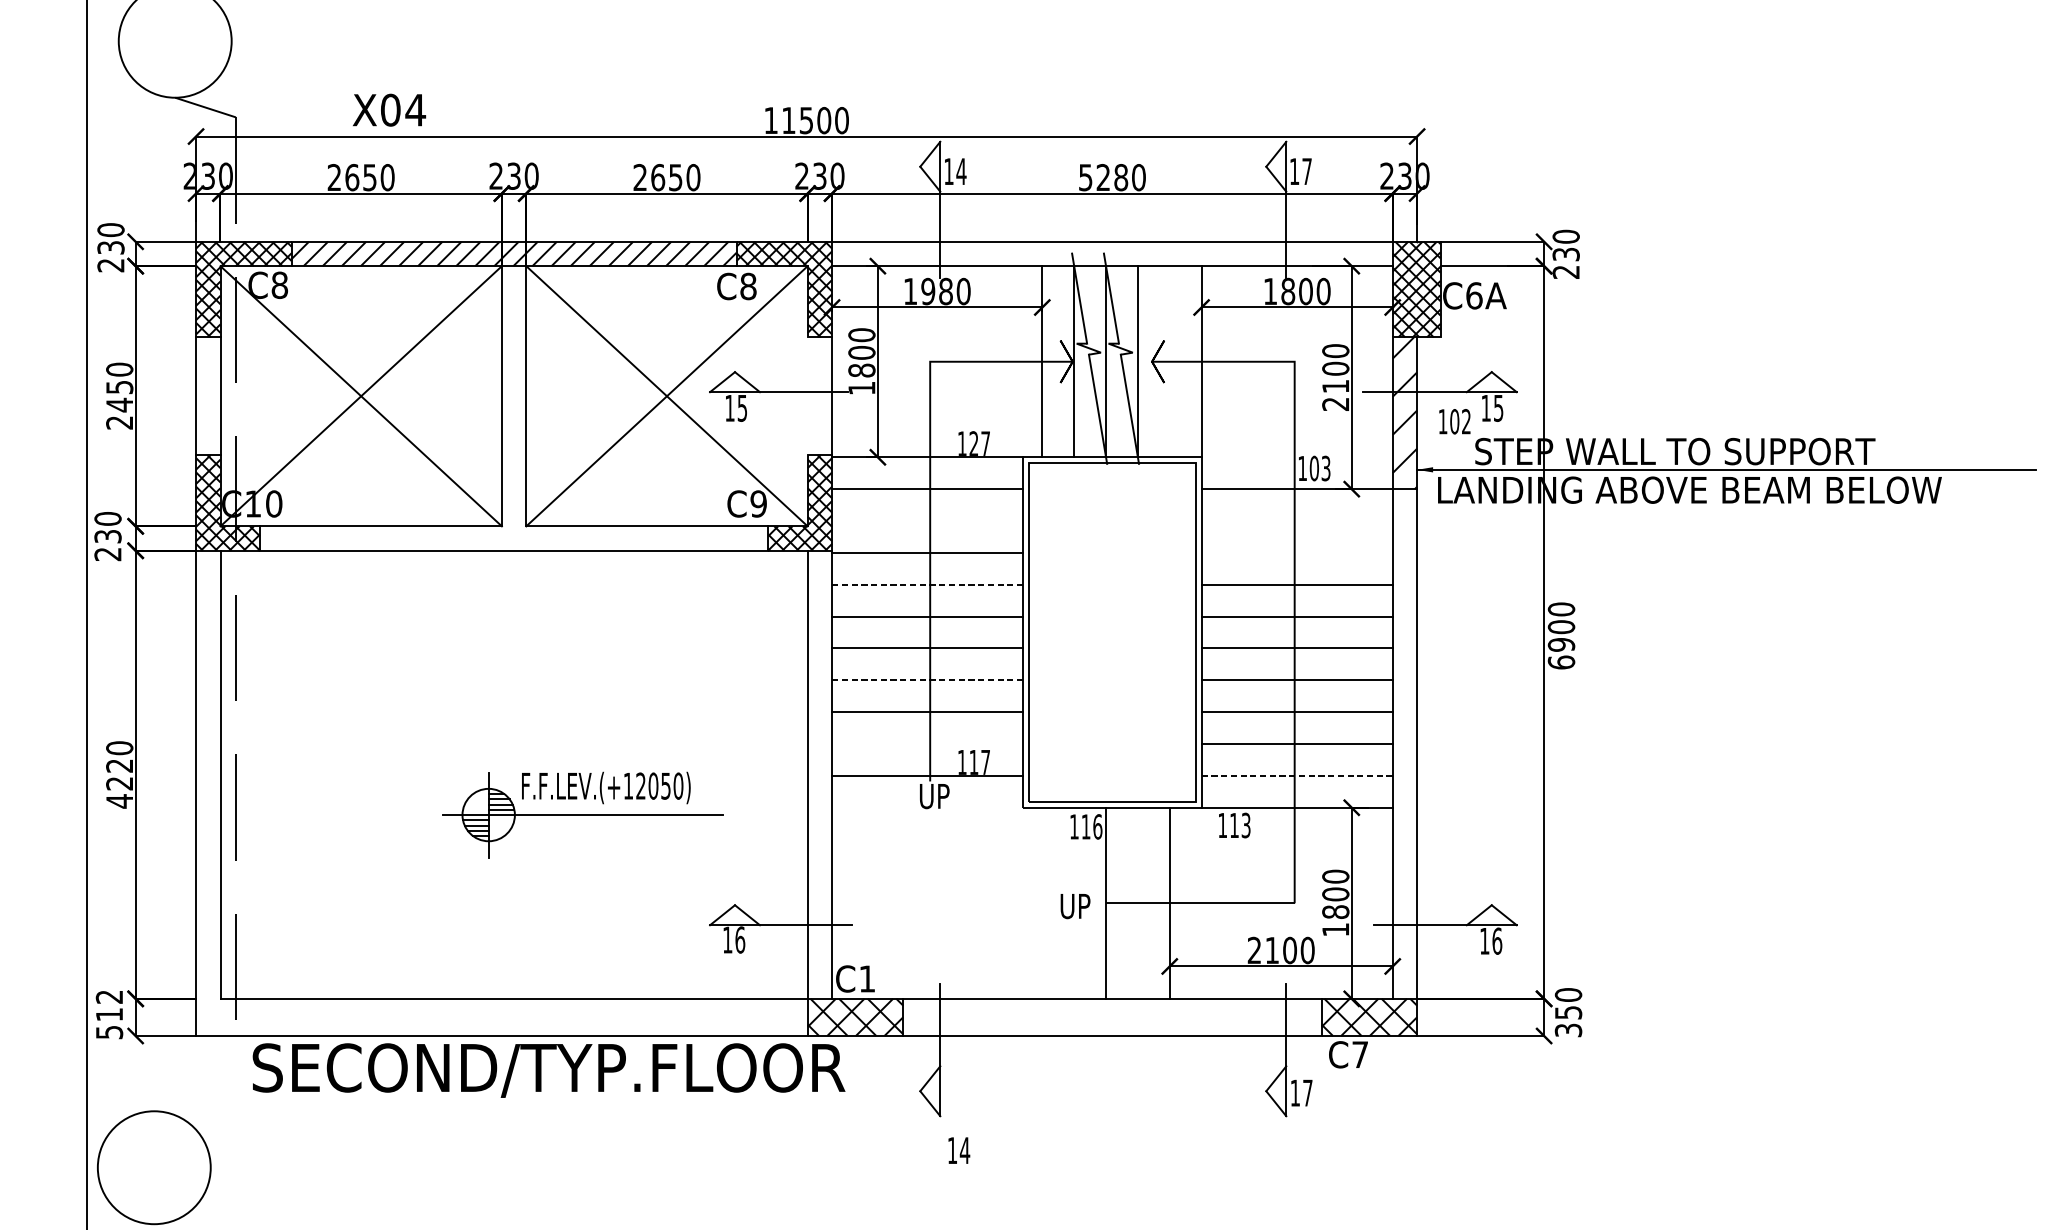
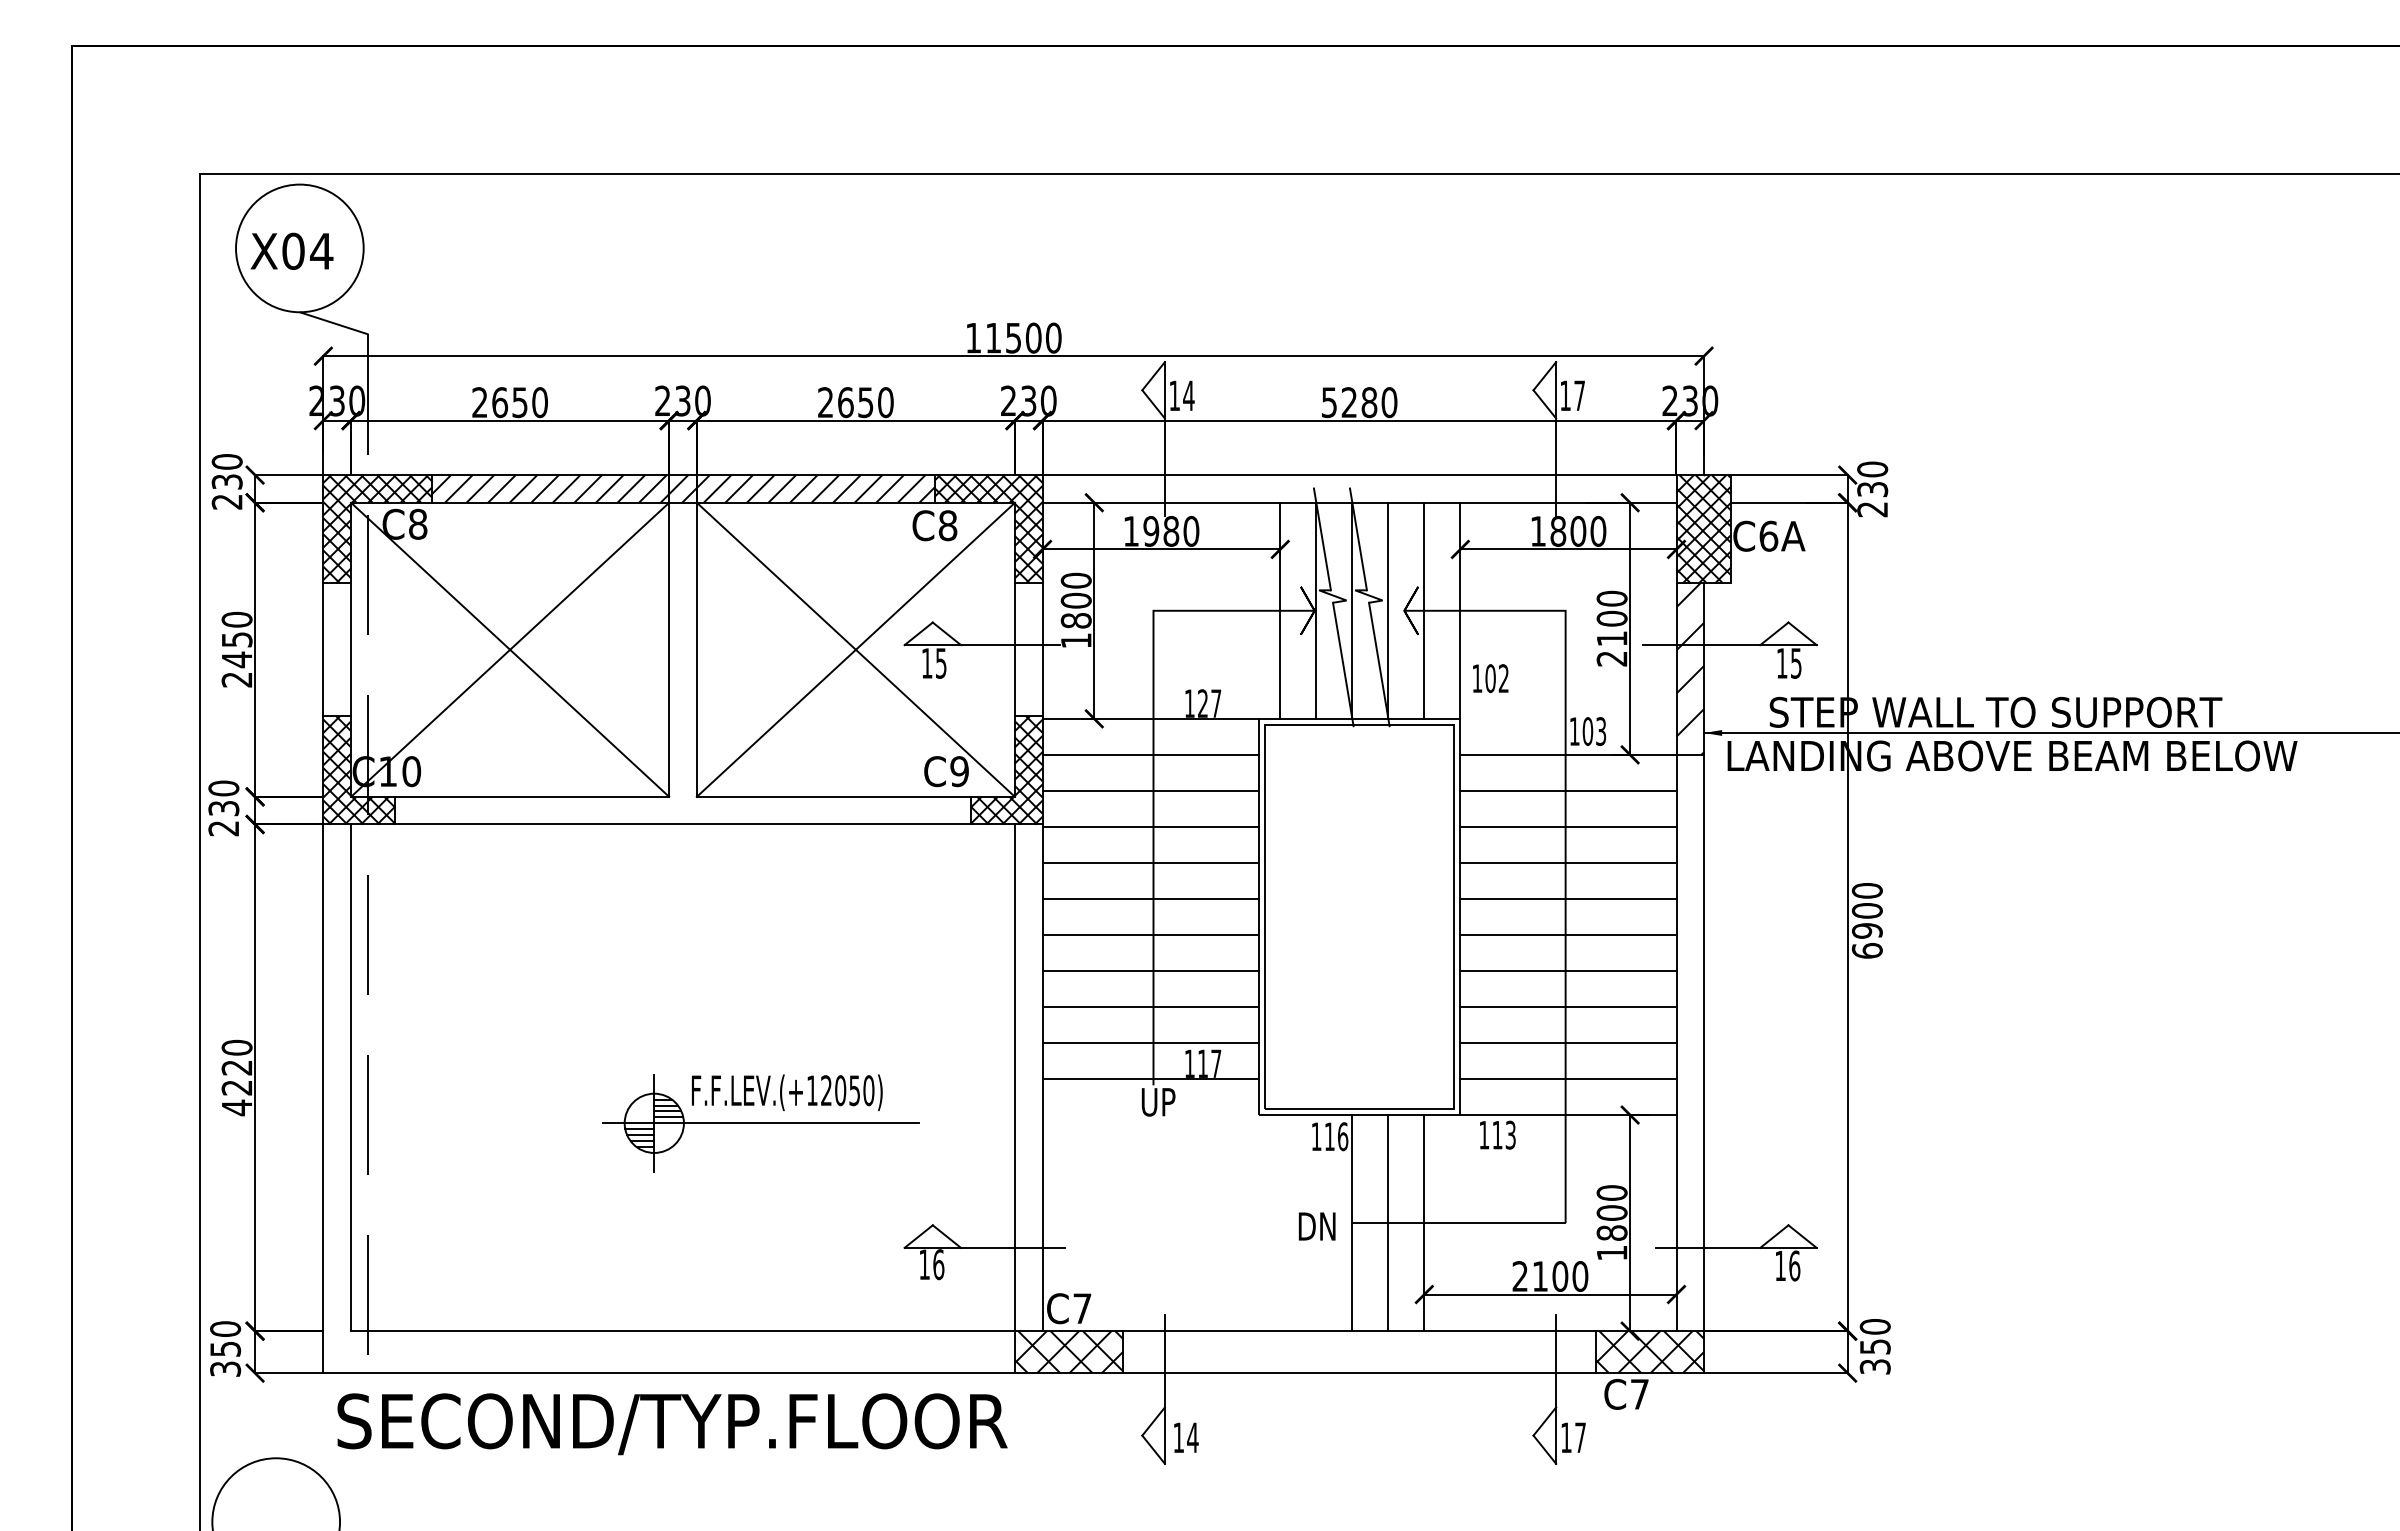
text: (388, 109) -> (291, 250), moved
line: (1169, 361) -> (1424, 610), added
line: (807, 395) -> (1014, 649), added
text: (1454, 421) -> (1490, 678), moved
line: (927, 520) -> (1150, 790), added
line: (1297, 520) -> (1568, 790), added
line: (1297, 552) -> (1568, 826), added
line: (928, 584) -> (1151, 862), dashed -> solid
line: (928, 679) -> (1151, 970), dashed -> solid
line: (927, 744) -> (1150, 1043), added
line: (1297, 776) -> (1568, 1079), dashed -> solid
line: (1138, 903) -> (1388, 1223), added
text: (1074, 906) -> (1316, 1226), UP -> DN
text: (867, 978) -> (1082, 1308), C1 -> C7
text: (109, 1014) -> (225, 1348), 512 -> 350
text: (549, 1070) -> (672, 1424), moved
text: (959, 1150) -> (1186, 1437), moved

